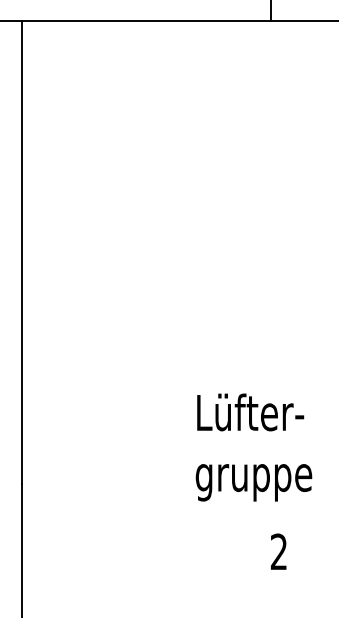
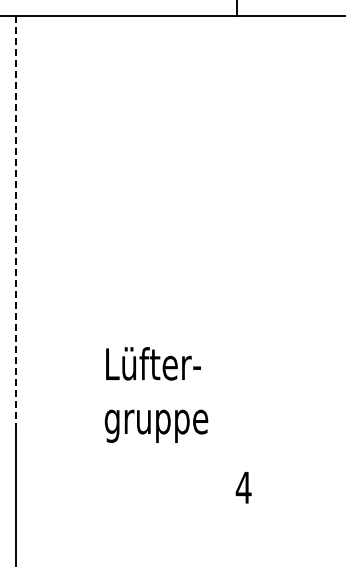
line: (21, 253) -> (15, 222), solid -> dashed
text: (253, 446) -> (156, 394), moved
text: (278, 551) -> (243, 487), 2 -> 4

